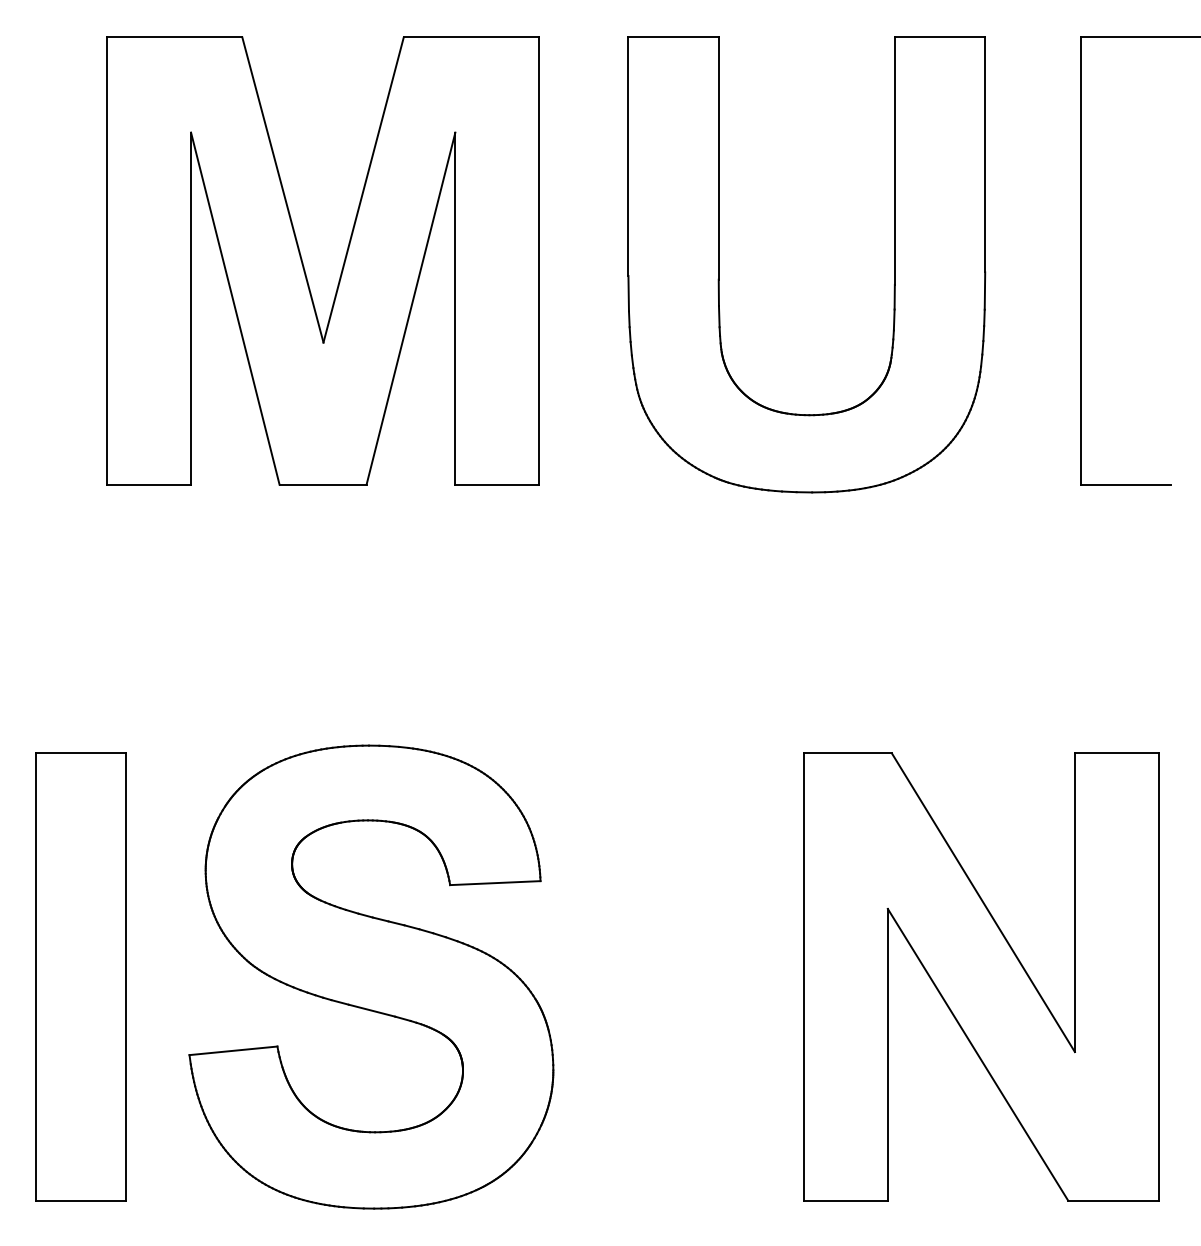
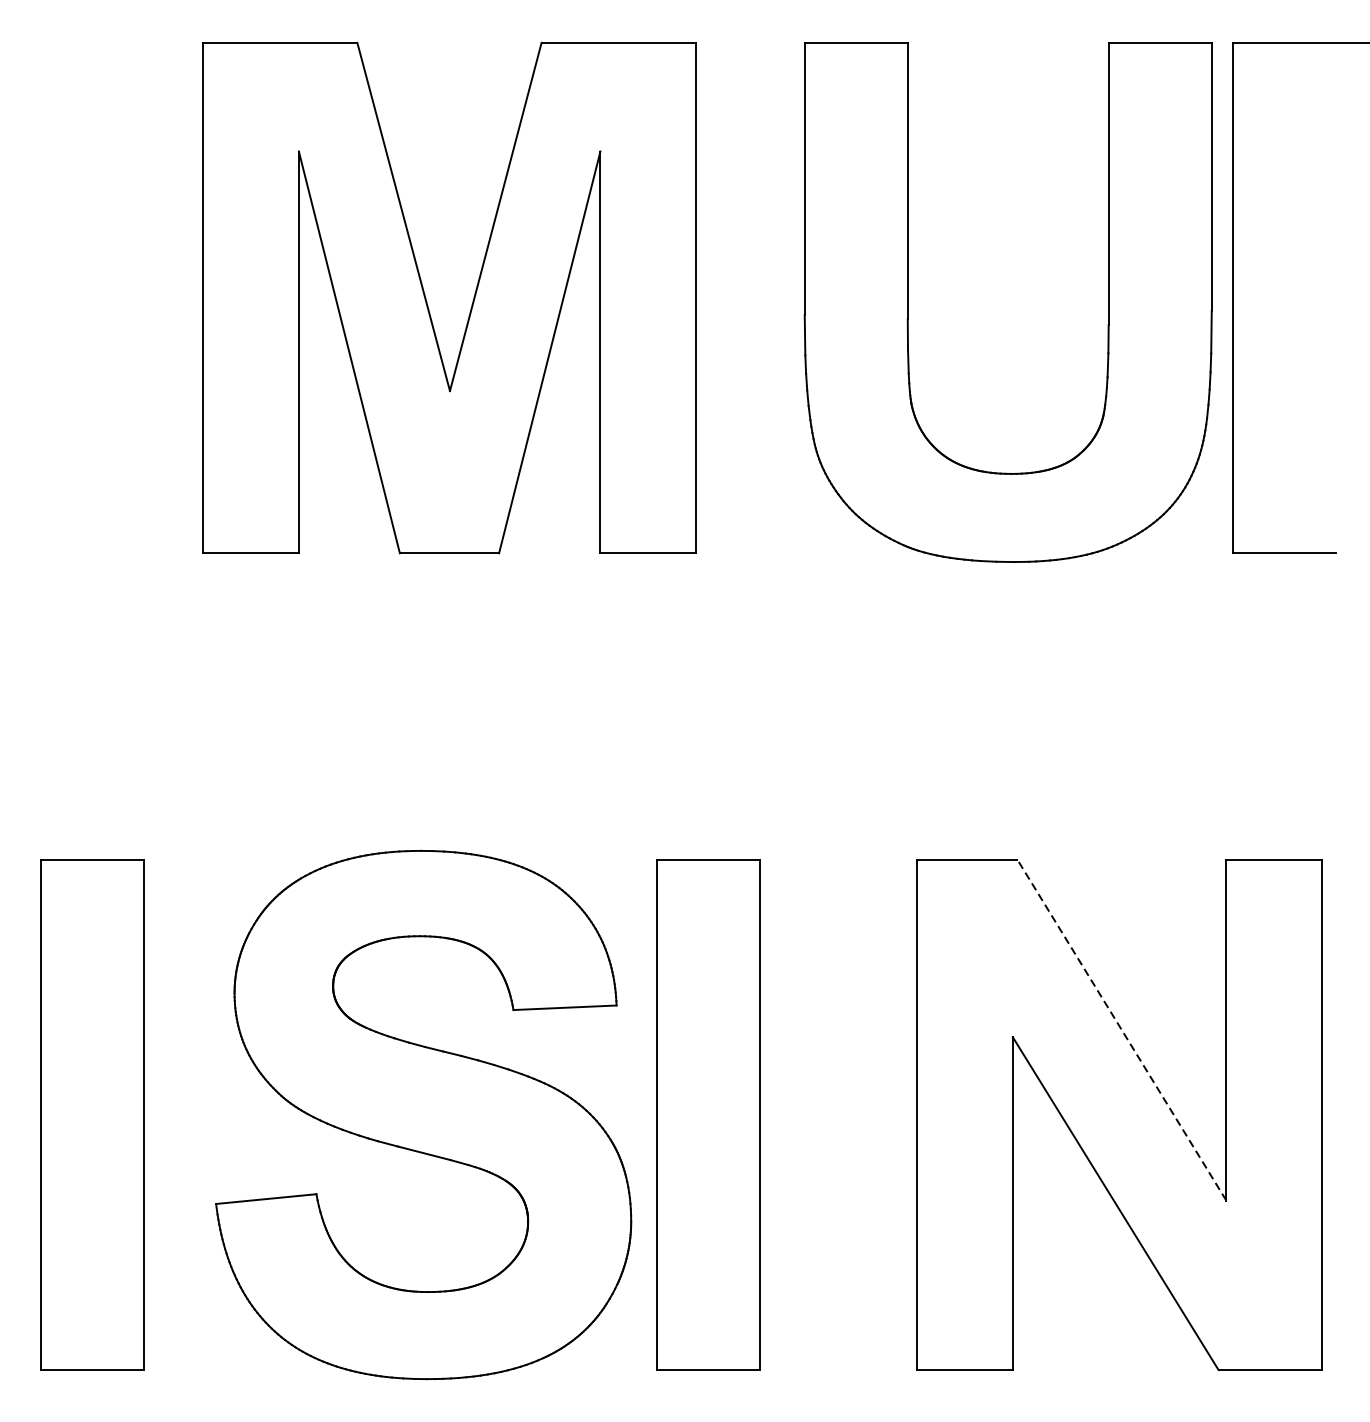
part: (719, 264) -> (908, 301), moved
part: (304, 266) -> (428, 304), moved
line: (983, 902) -> (1121, 1029), solid -> dashed
part: (620, 976) -> (707, 1114), added

